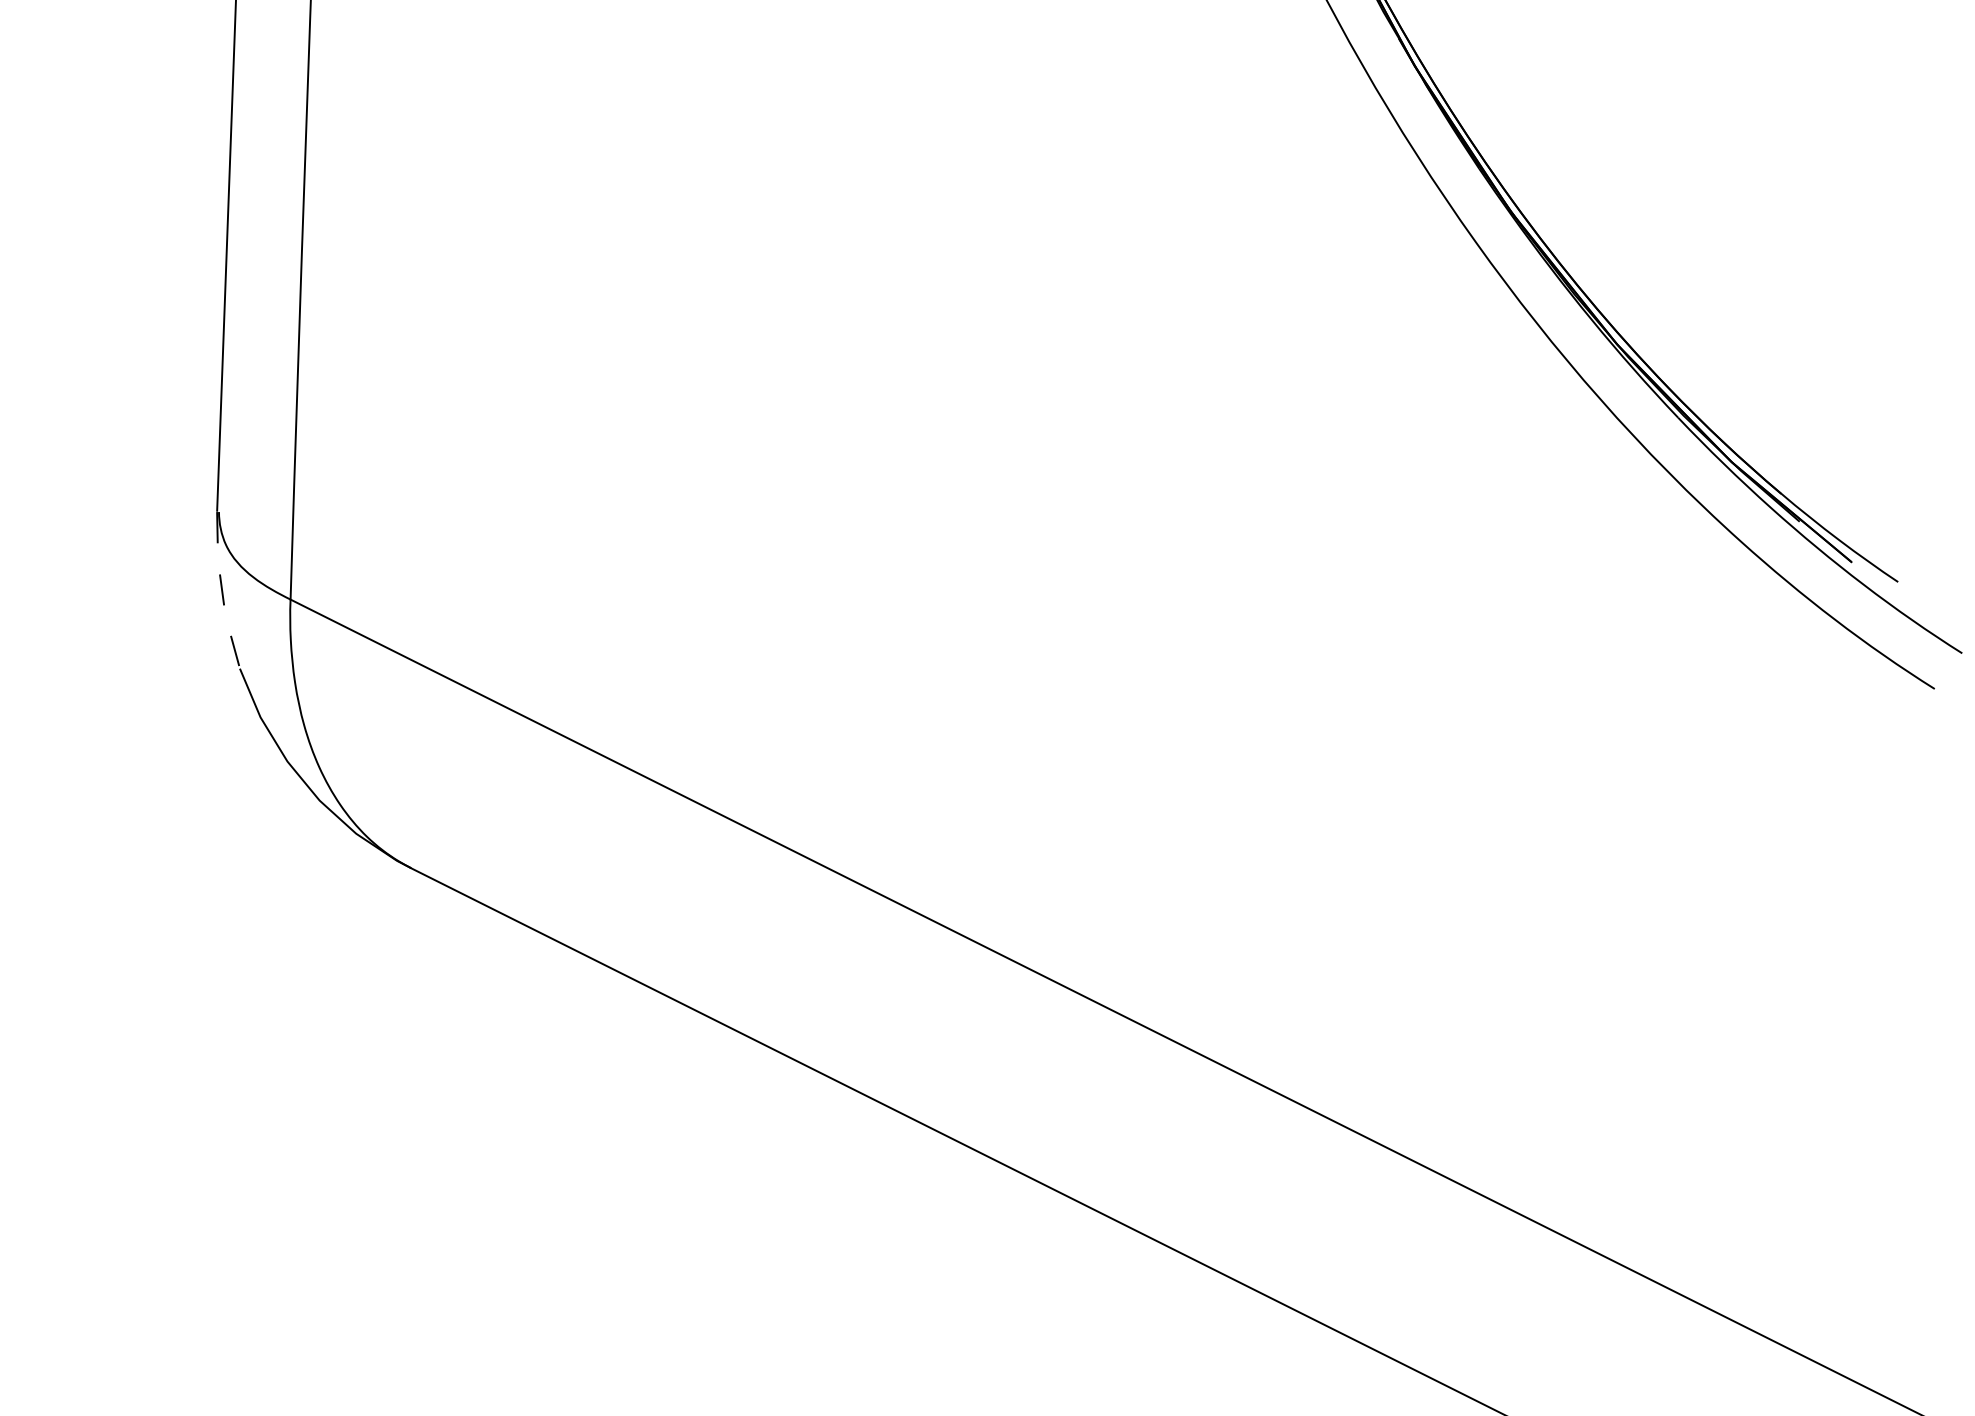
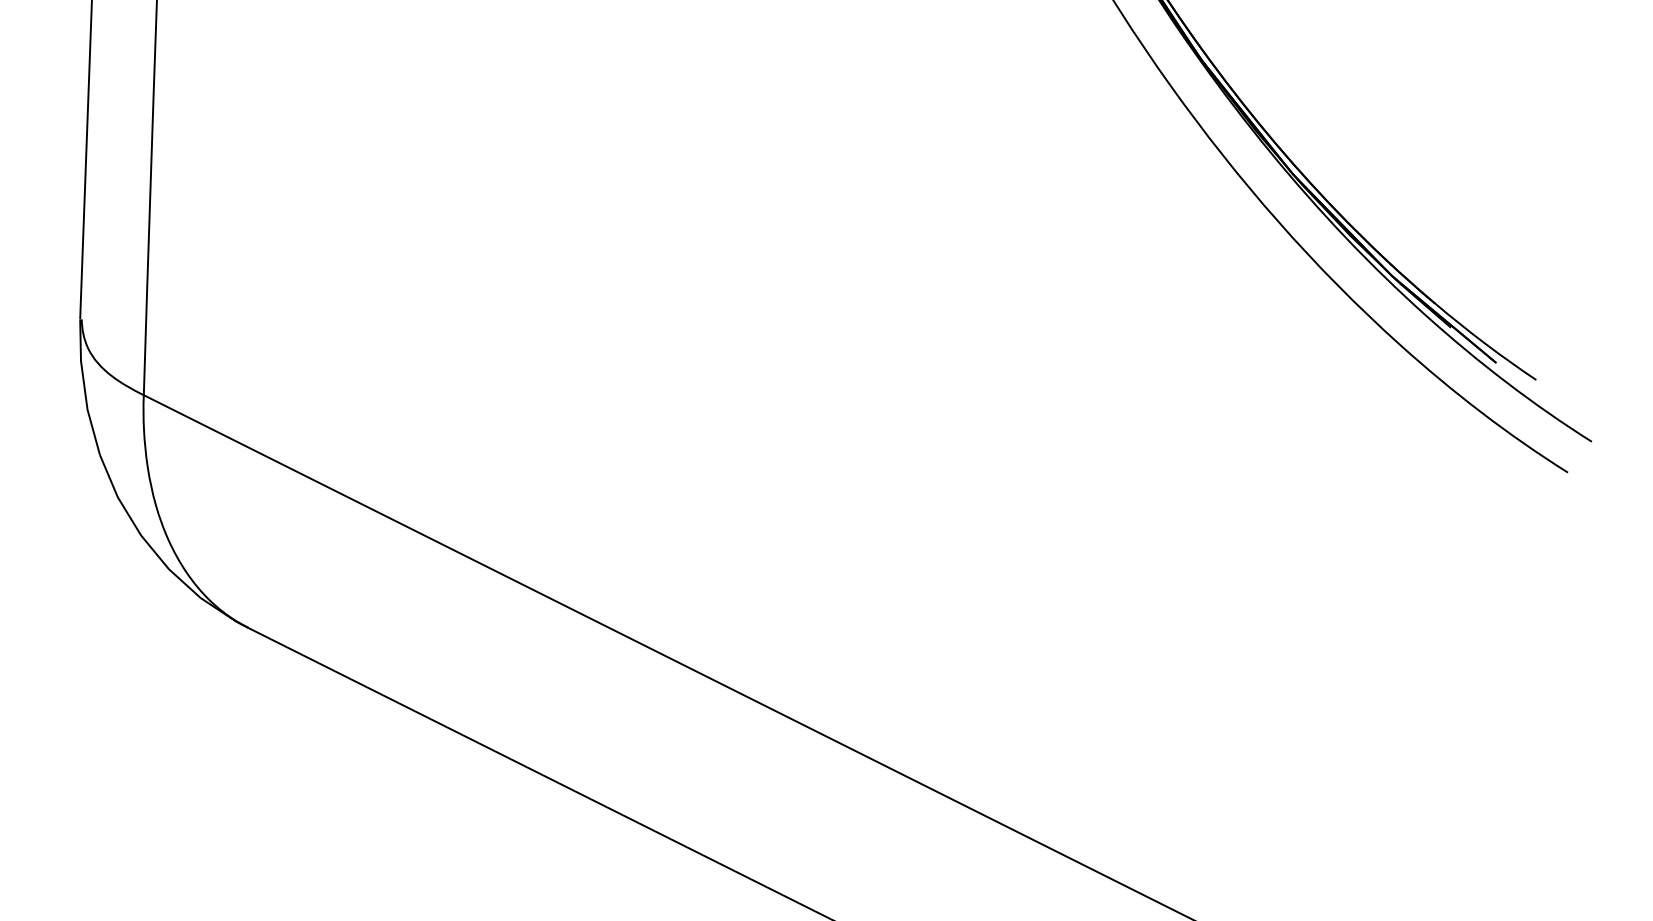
line: (222, 591) -> (84, 388), dashed -> solid

